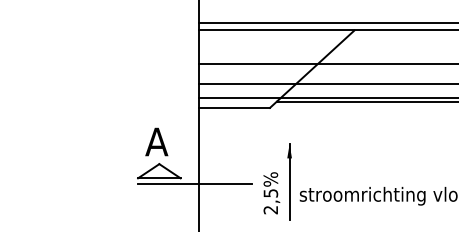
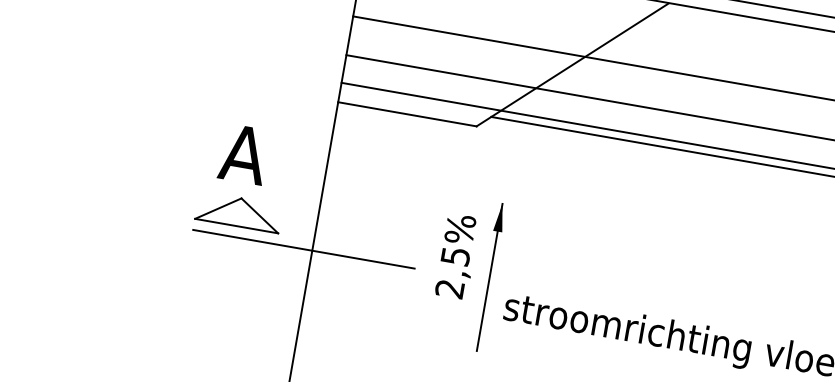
text: (271, 193) -> (456, 256), moved

